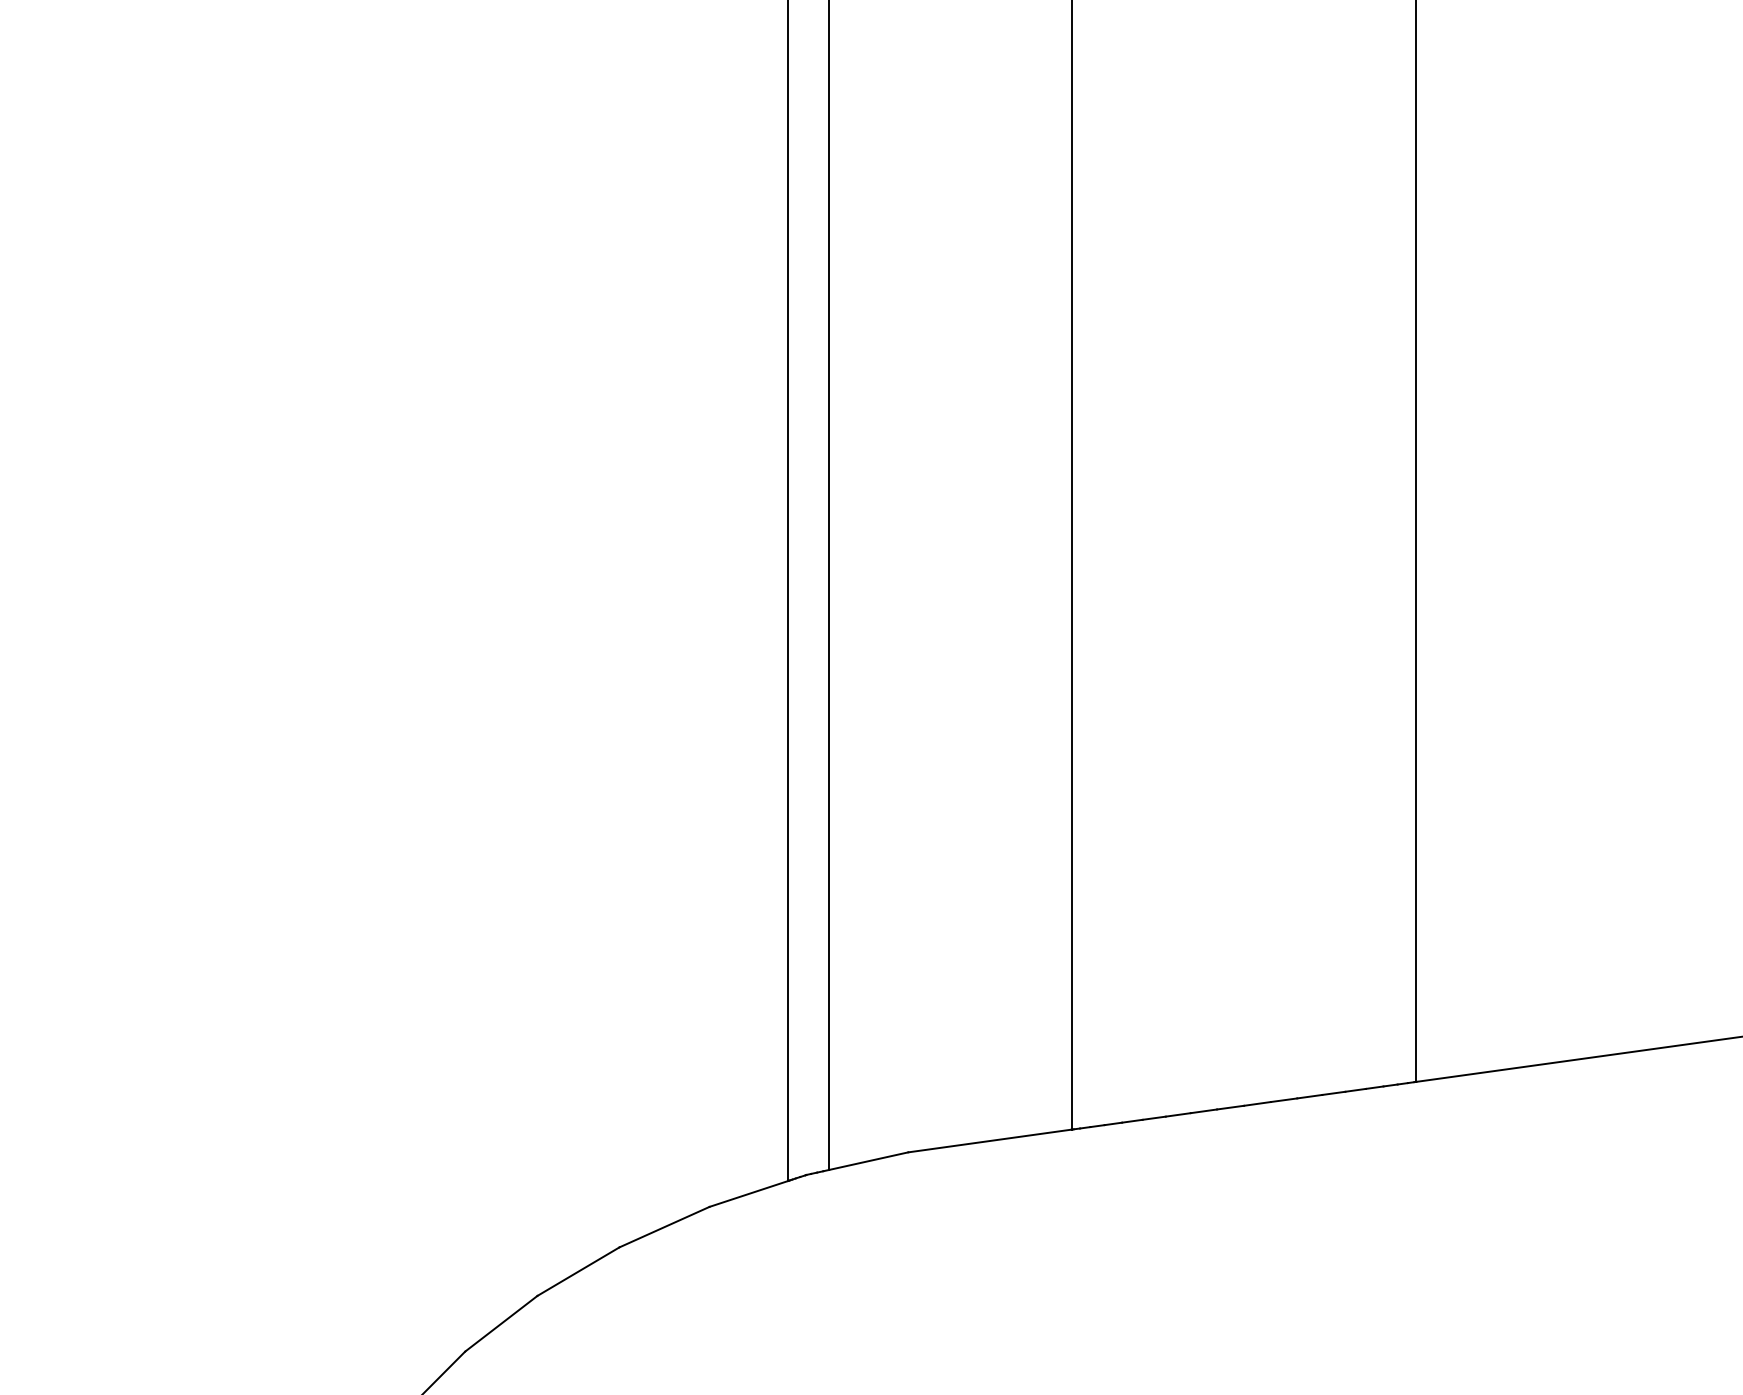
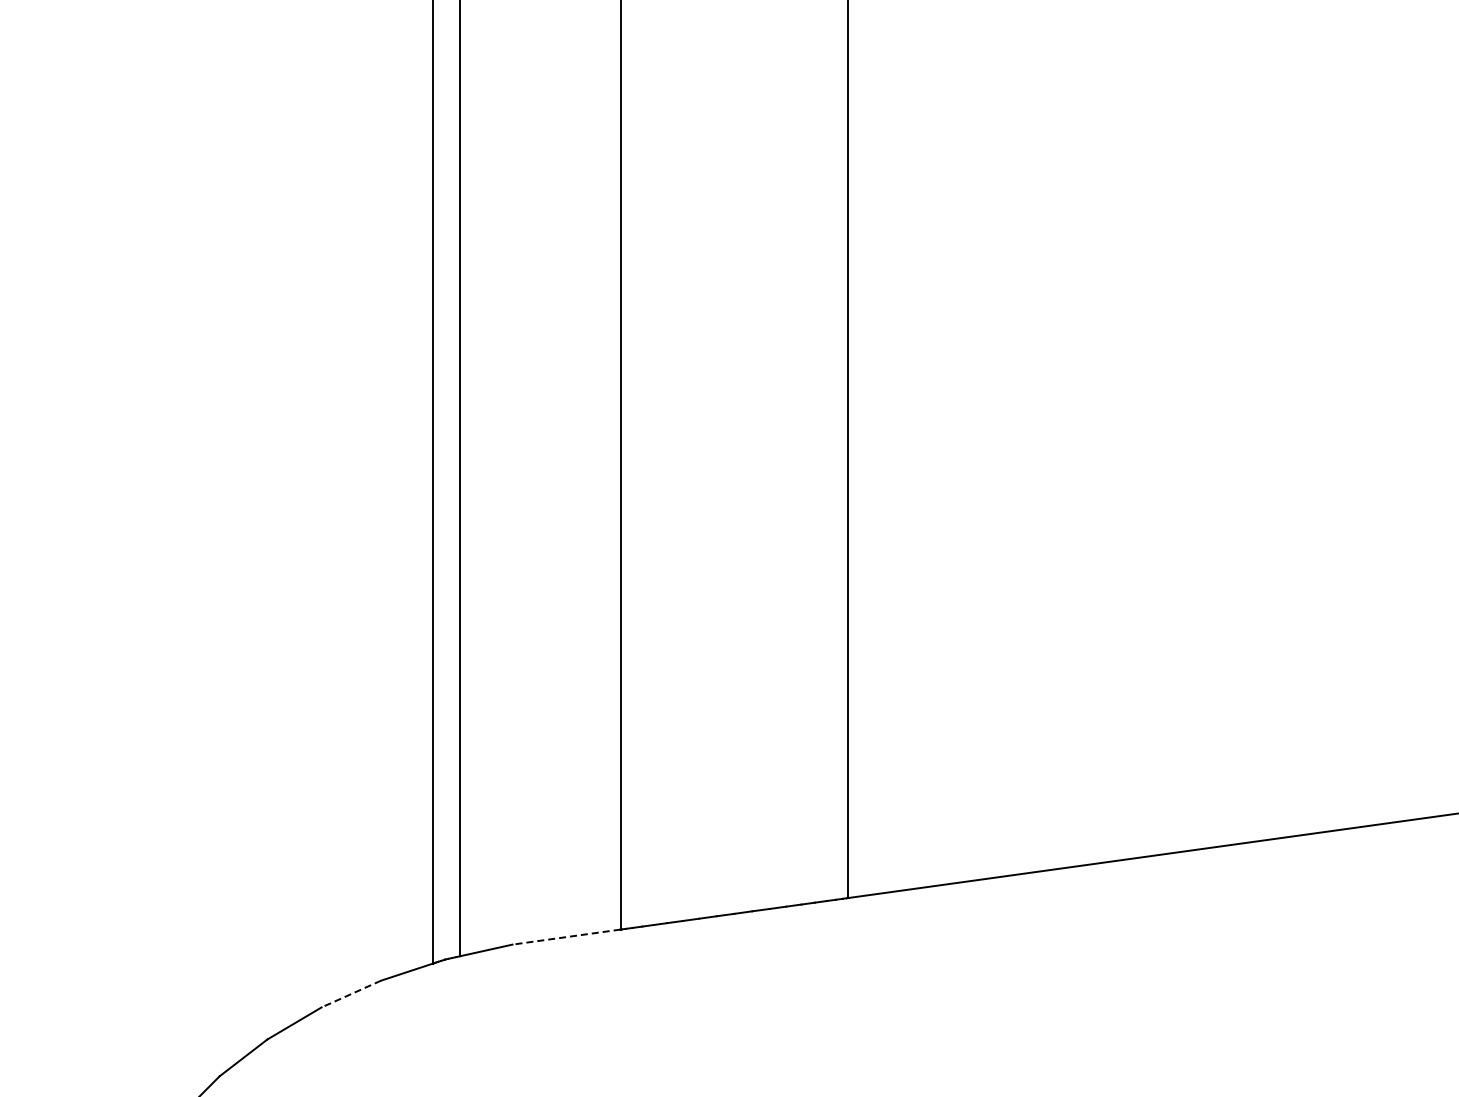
line: (989, 1141) -> (566, 937), solid -> dashed
line: (664, 1227) -> (351, 994), solid -> dashed

